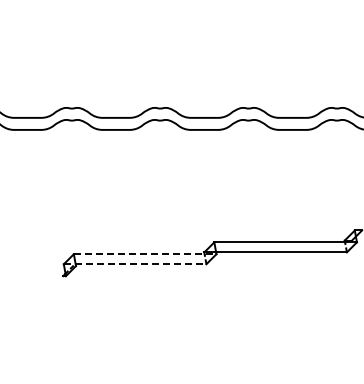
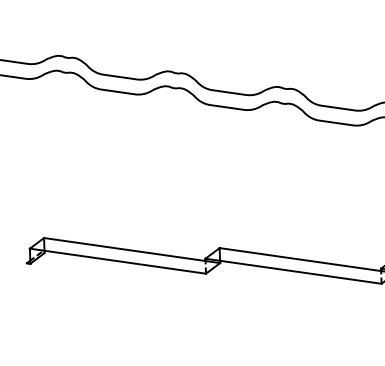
line: (145, 254) -> (132, 250), dashed -> solid
line: (135, 264) -> (118, 261), dashed -> solid

